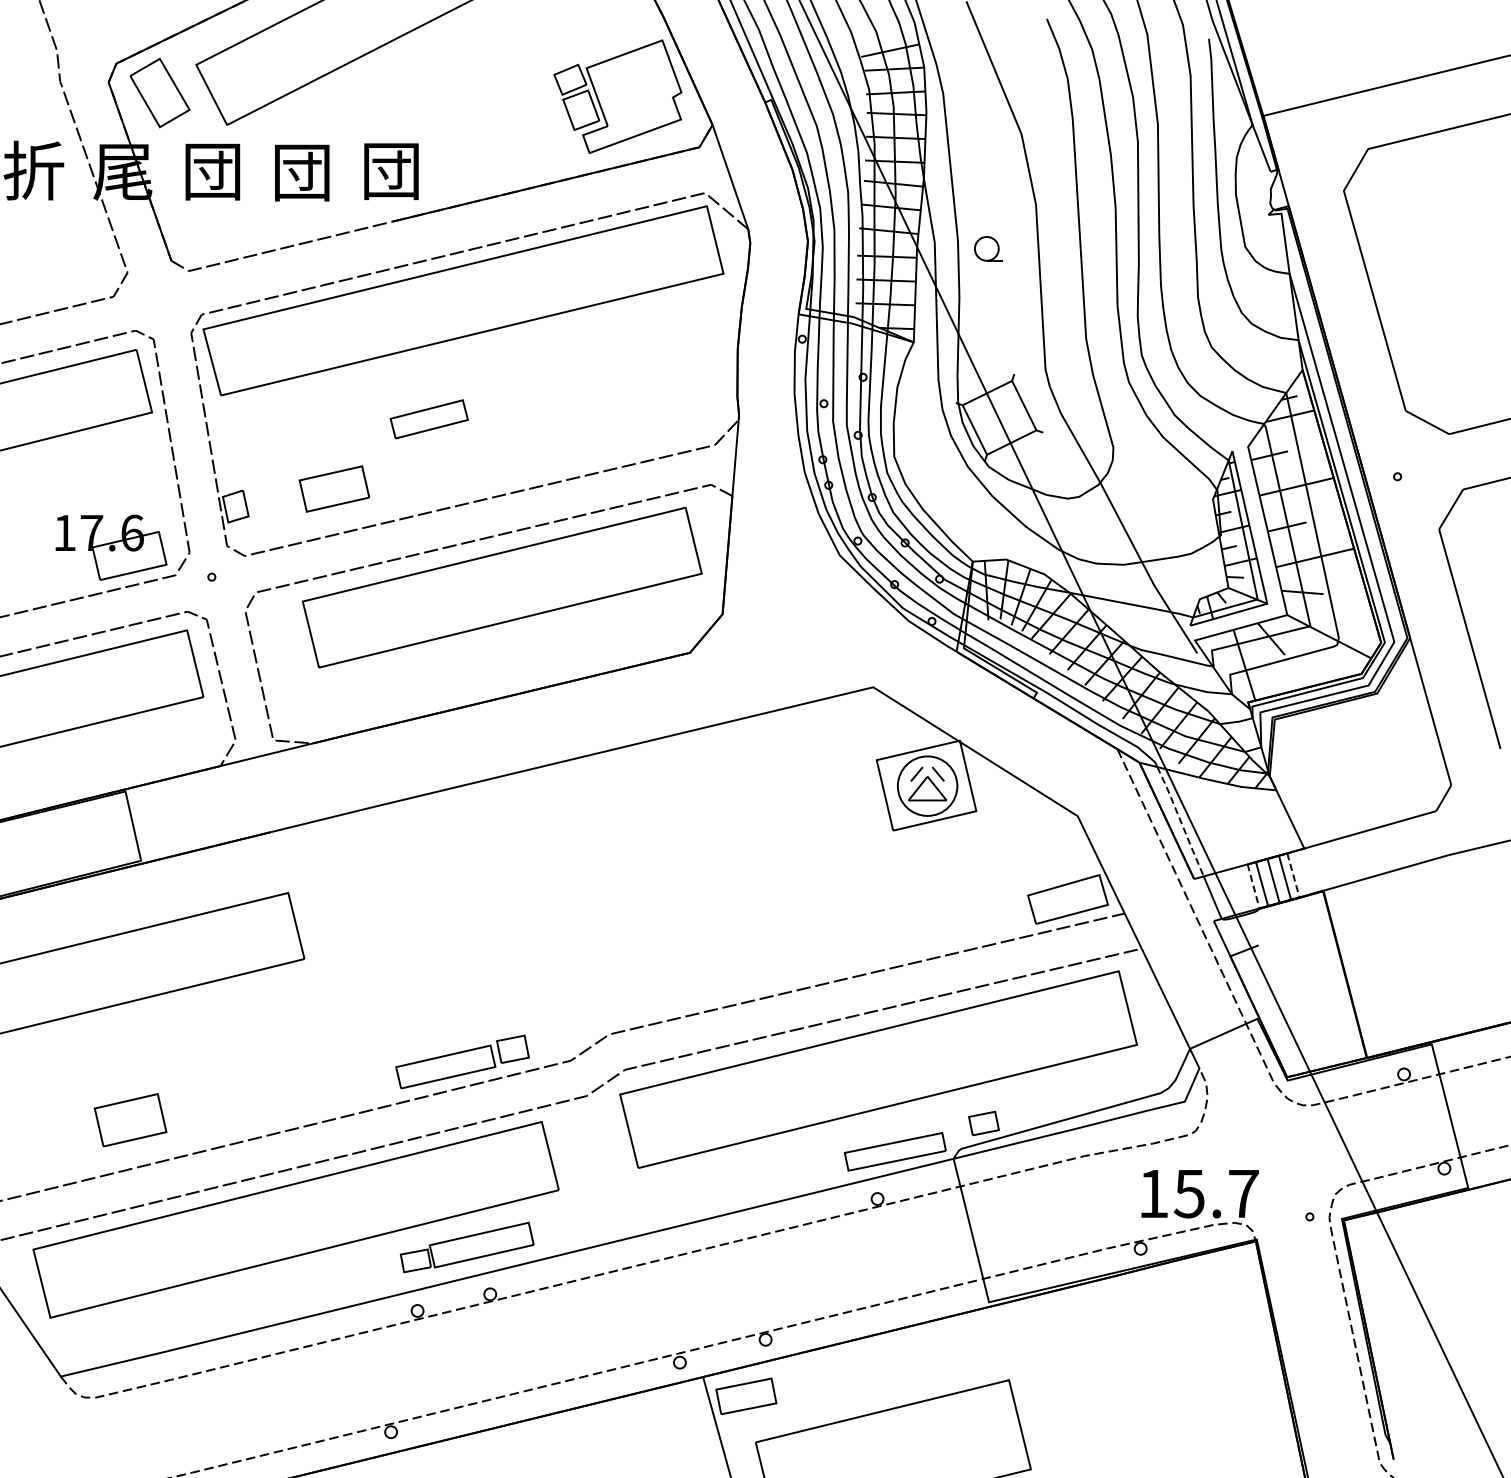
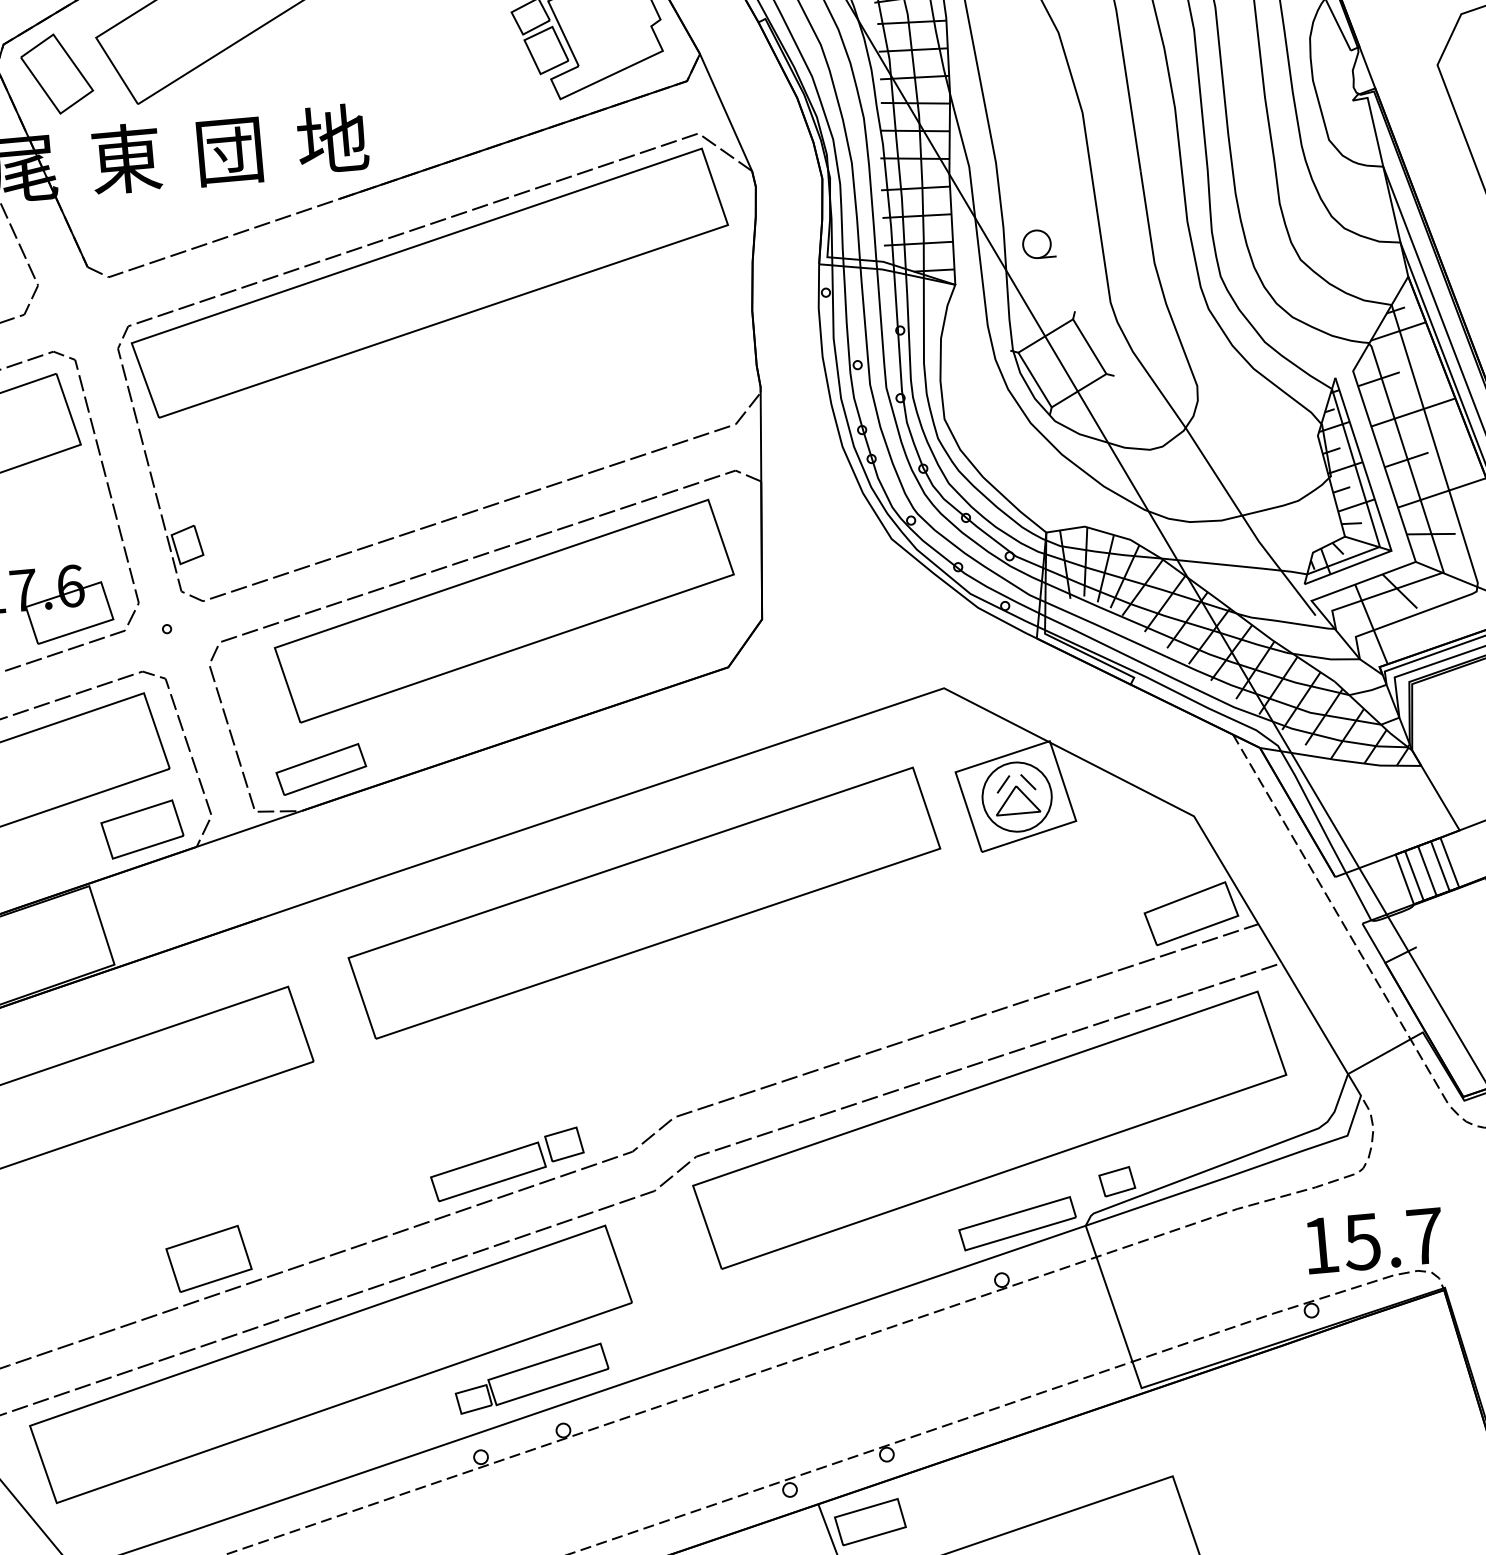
text: (212, 170) -> (125, 158), 団 -> 東
text: (391, 170) -> (333, 139), 団 -> 地
part: (988, 248) -> (1038, 243), moved
part: (428, 419) -> (320, 769), moved
part: (333, 488) -> (141, 828), moved
line: (1180, 821) -> (1313, 811), dashed -> solid
part: (599, 848) -> (643, 903), added
line: (1293, 875) -> (1449, 862), dashed -> solid
line: (1253, 886) -> (1404, 879), dashed -> solid
part: (130, 1120) -> (208, 1259), moved

